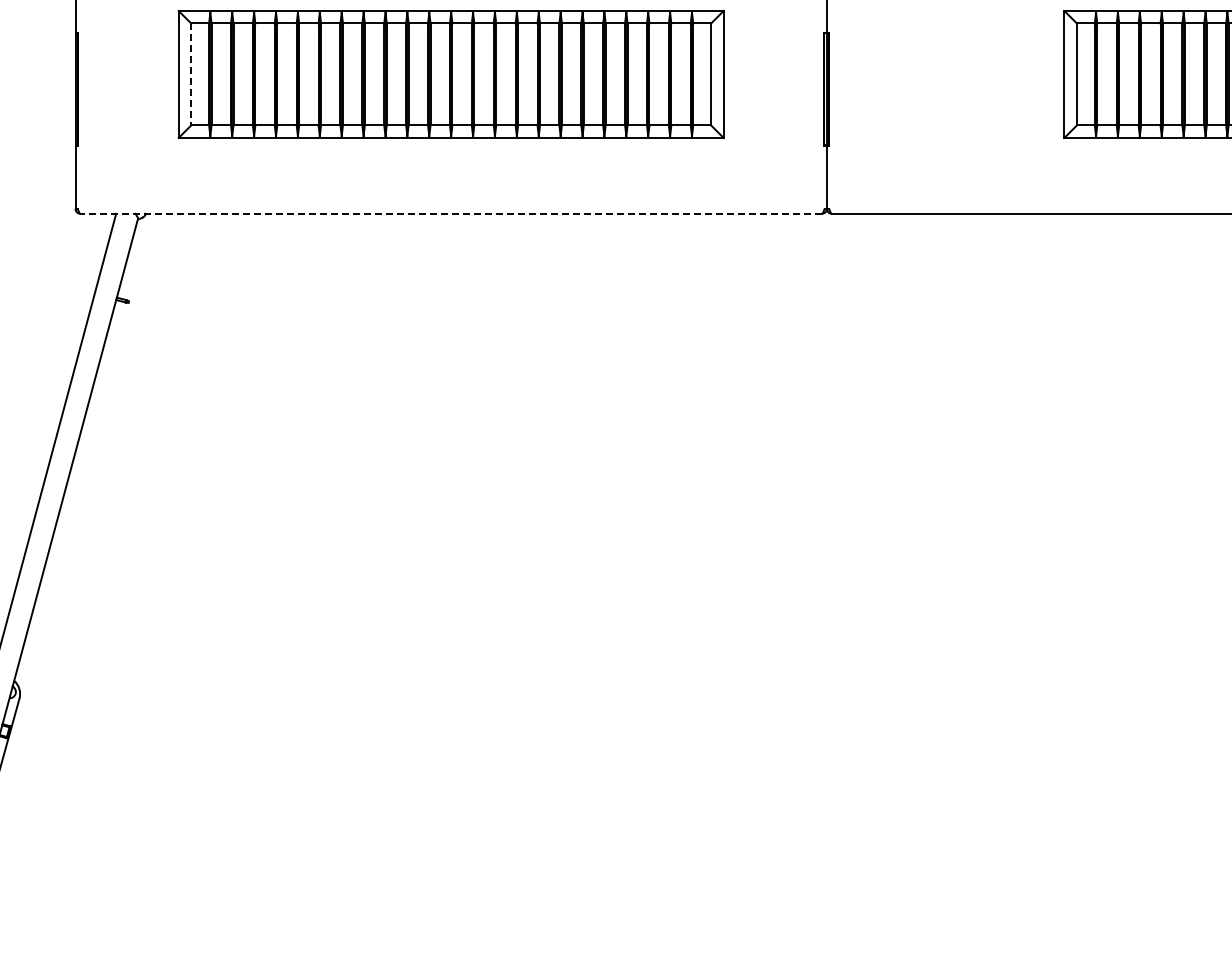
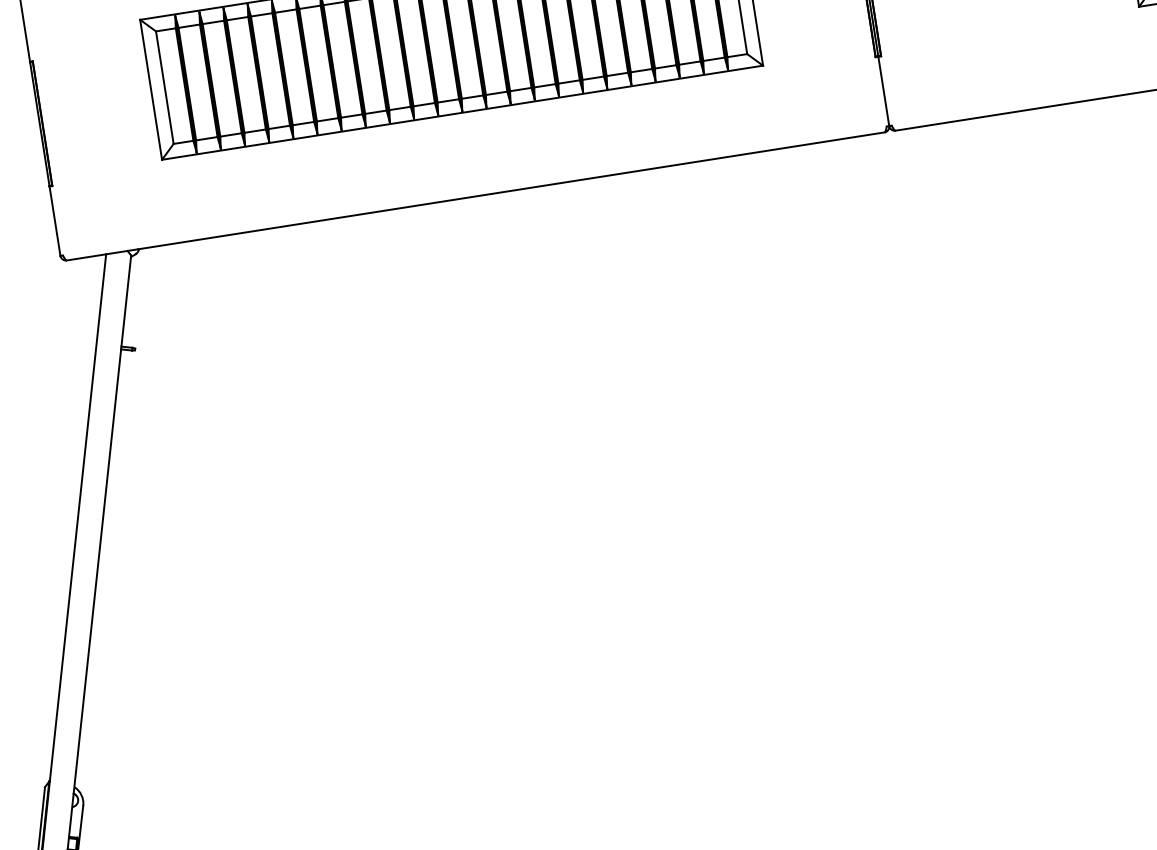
line: (191, 74) -> (165, 87), dashed -> solid
line: (451, 213) -> (475, 196), dashed -> solid

